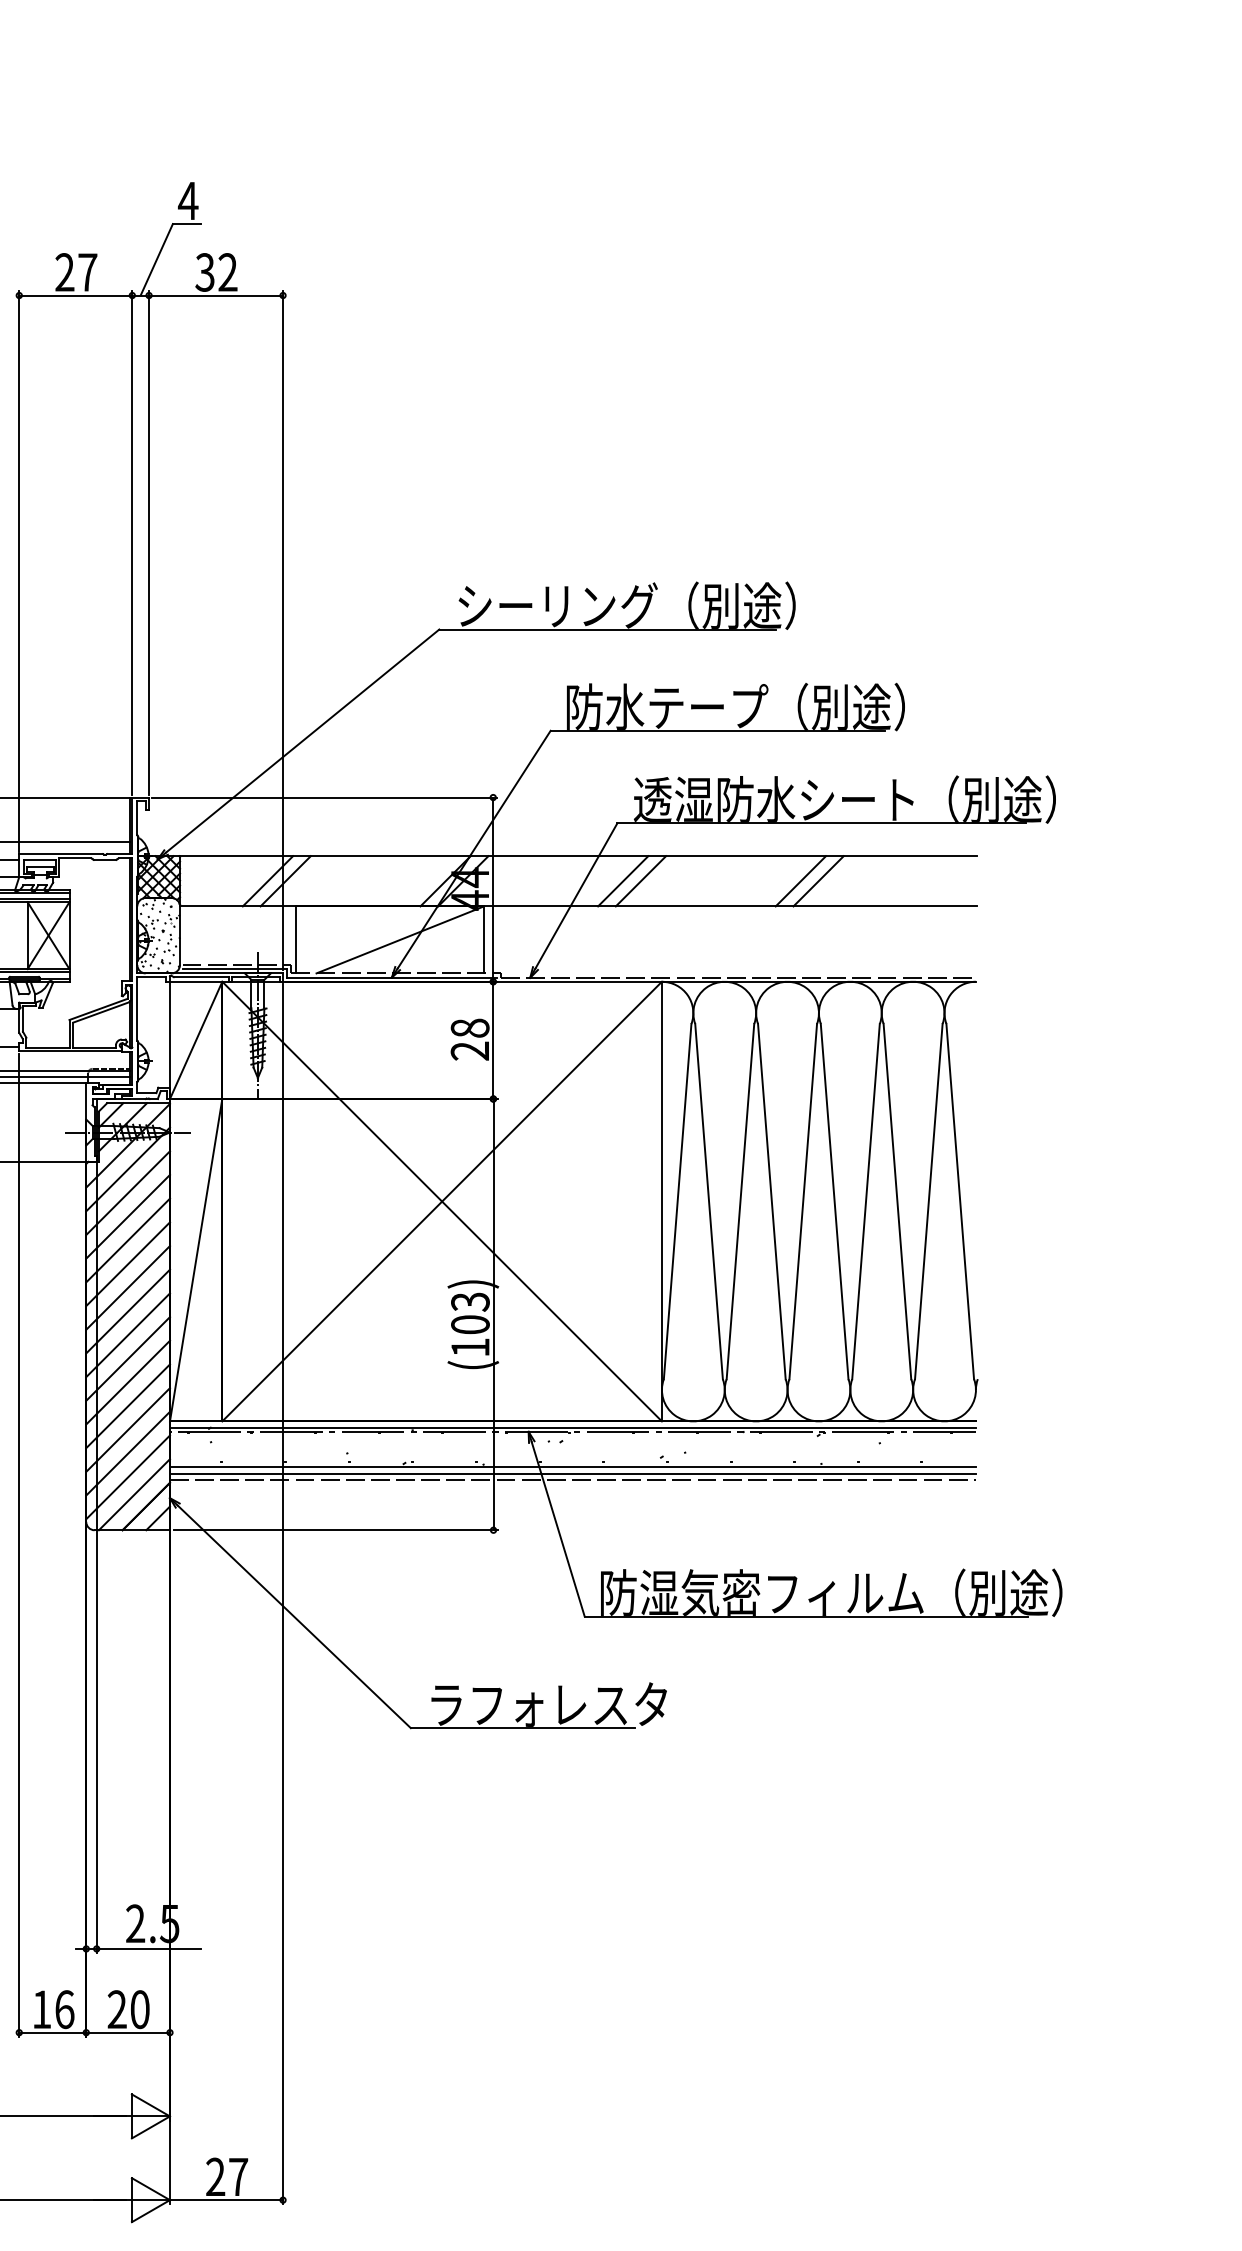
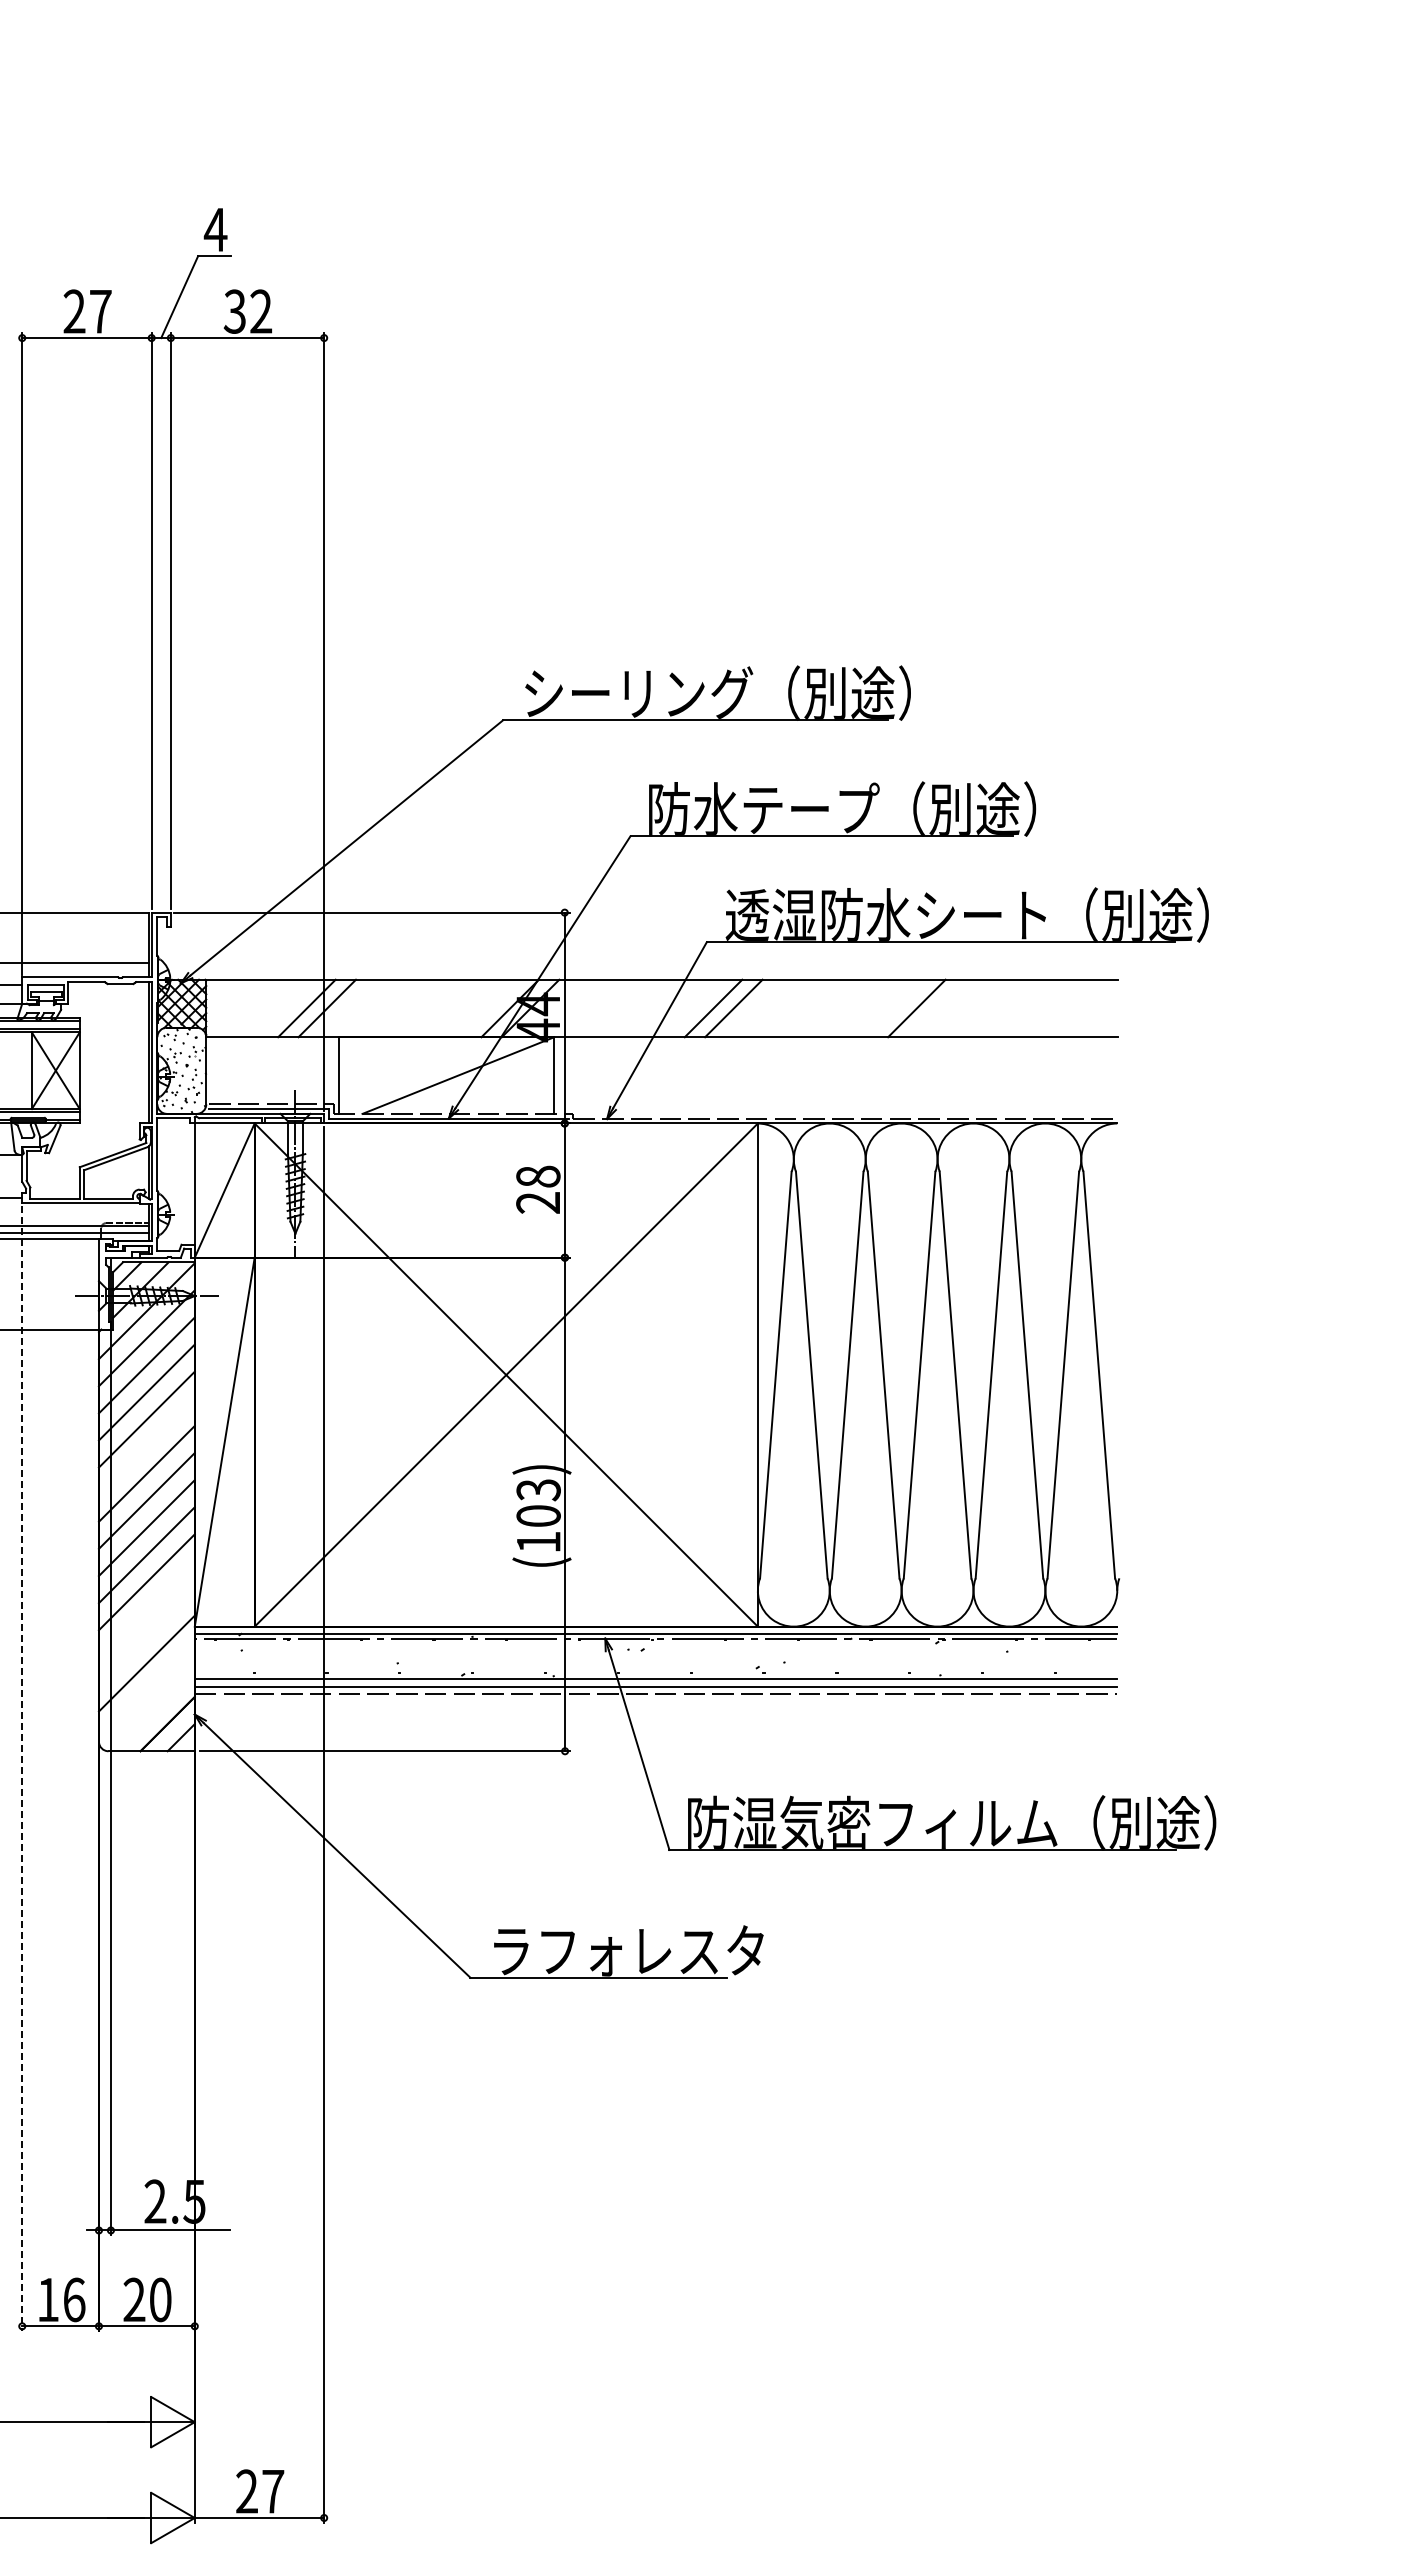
line: (818, 881) -> (936, 1008), removed
line: (127, 1263) -> (146, 1446), removed
line: (127, 1406) -> (146, 1609), removed
line: (127, 1429) -> (146, 1636), removed
line: (127, 1477) -> (146, 1690), removed
line: (133, 1494) -> (153, 1710), removed
line: (19, 1546) -> (22, 1769), solid -> dashed

